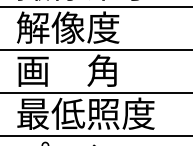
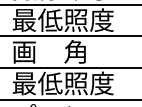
text: (84, 28) -> (62, 20), 解像度 -> 最低照度

